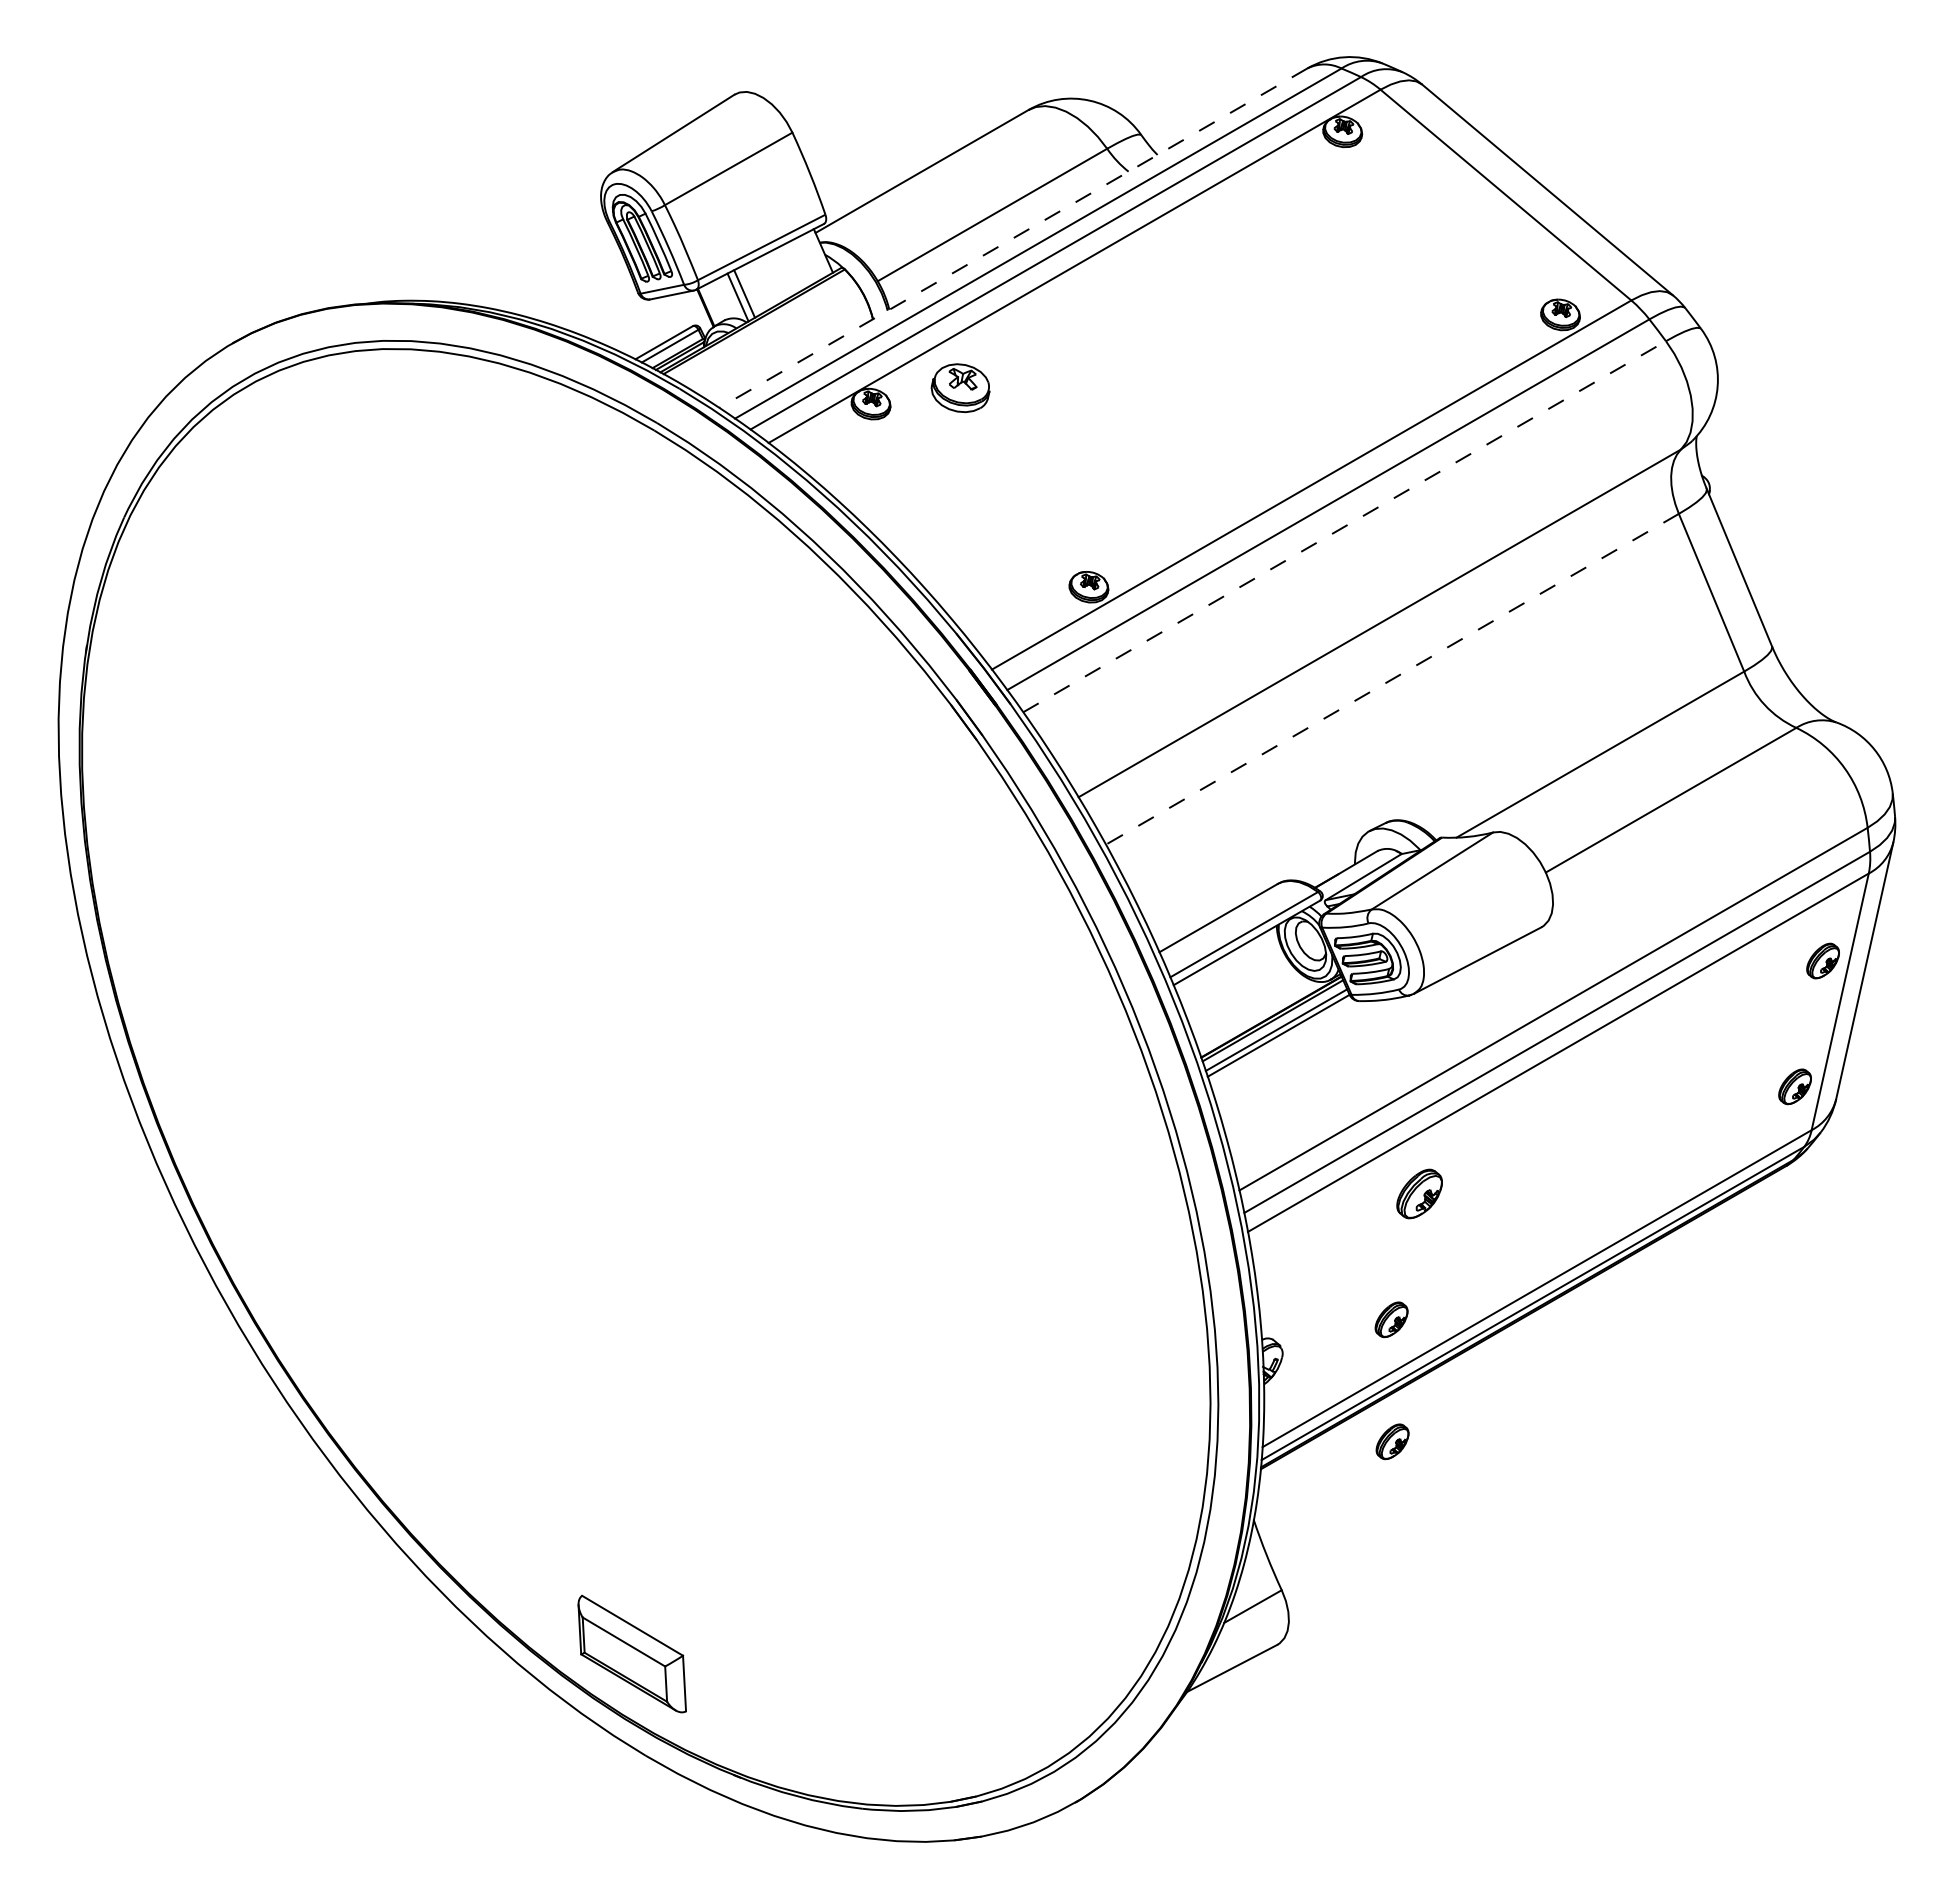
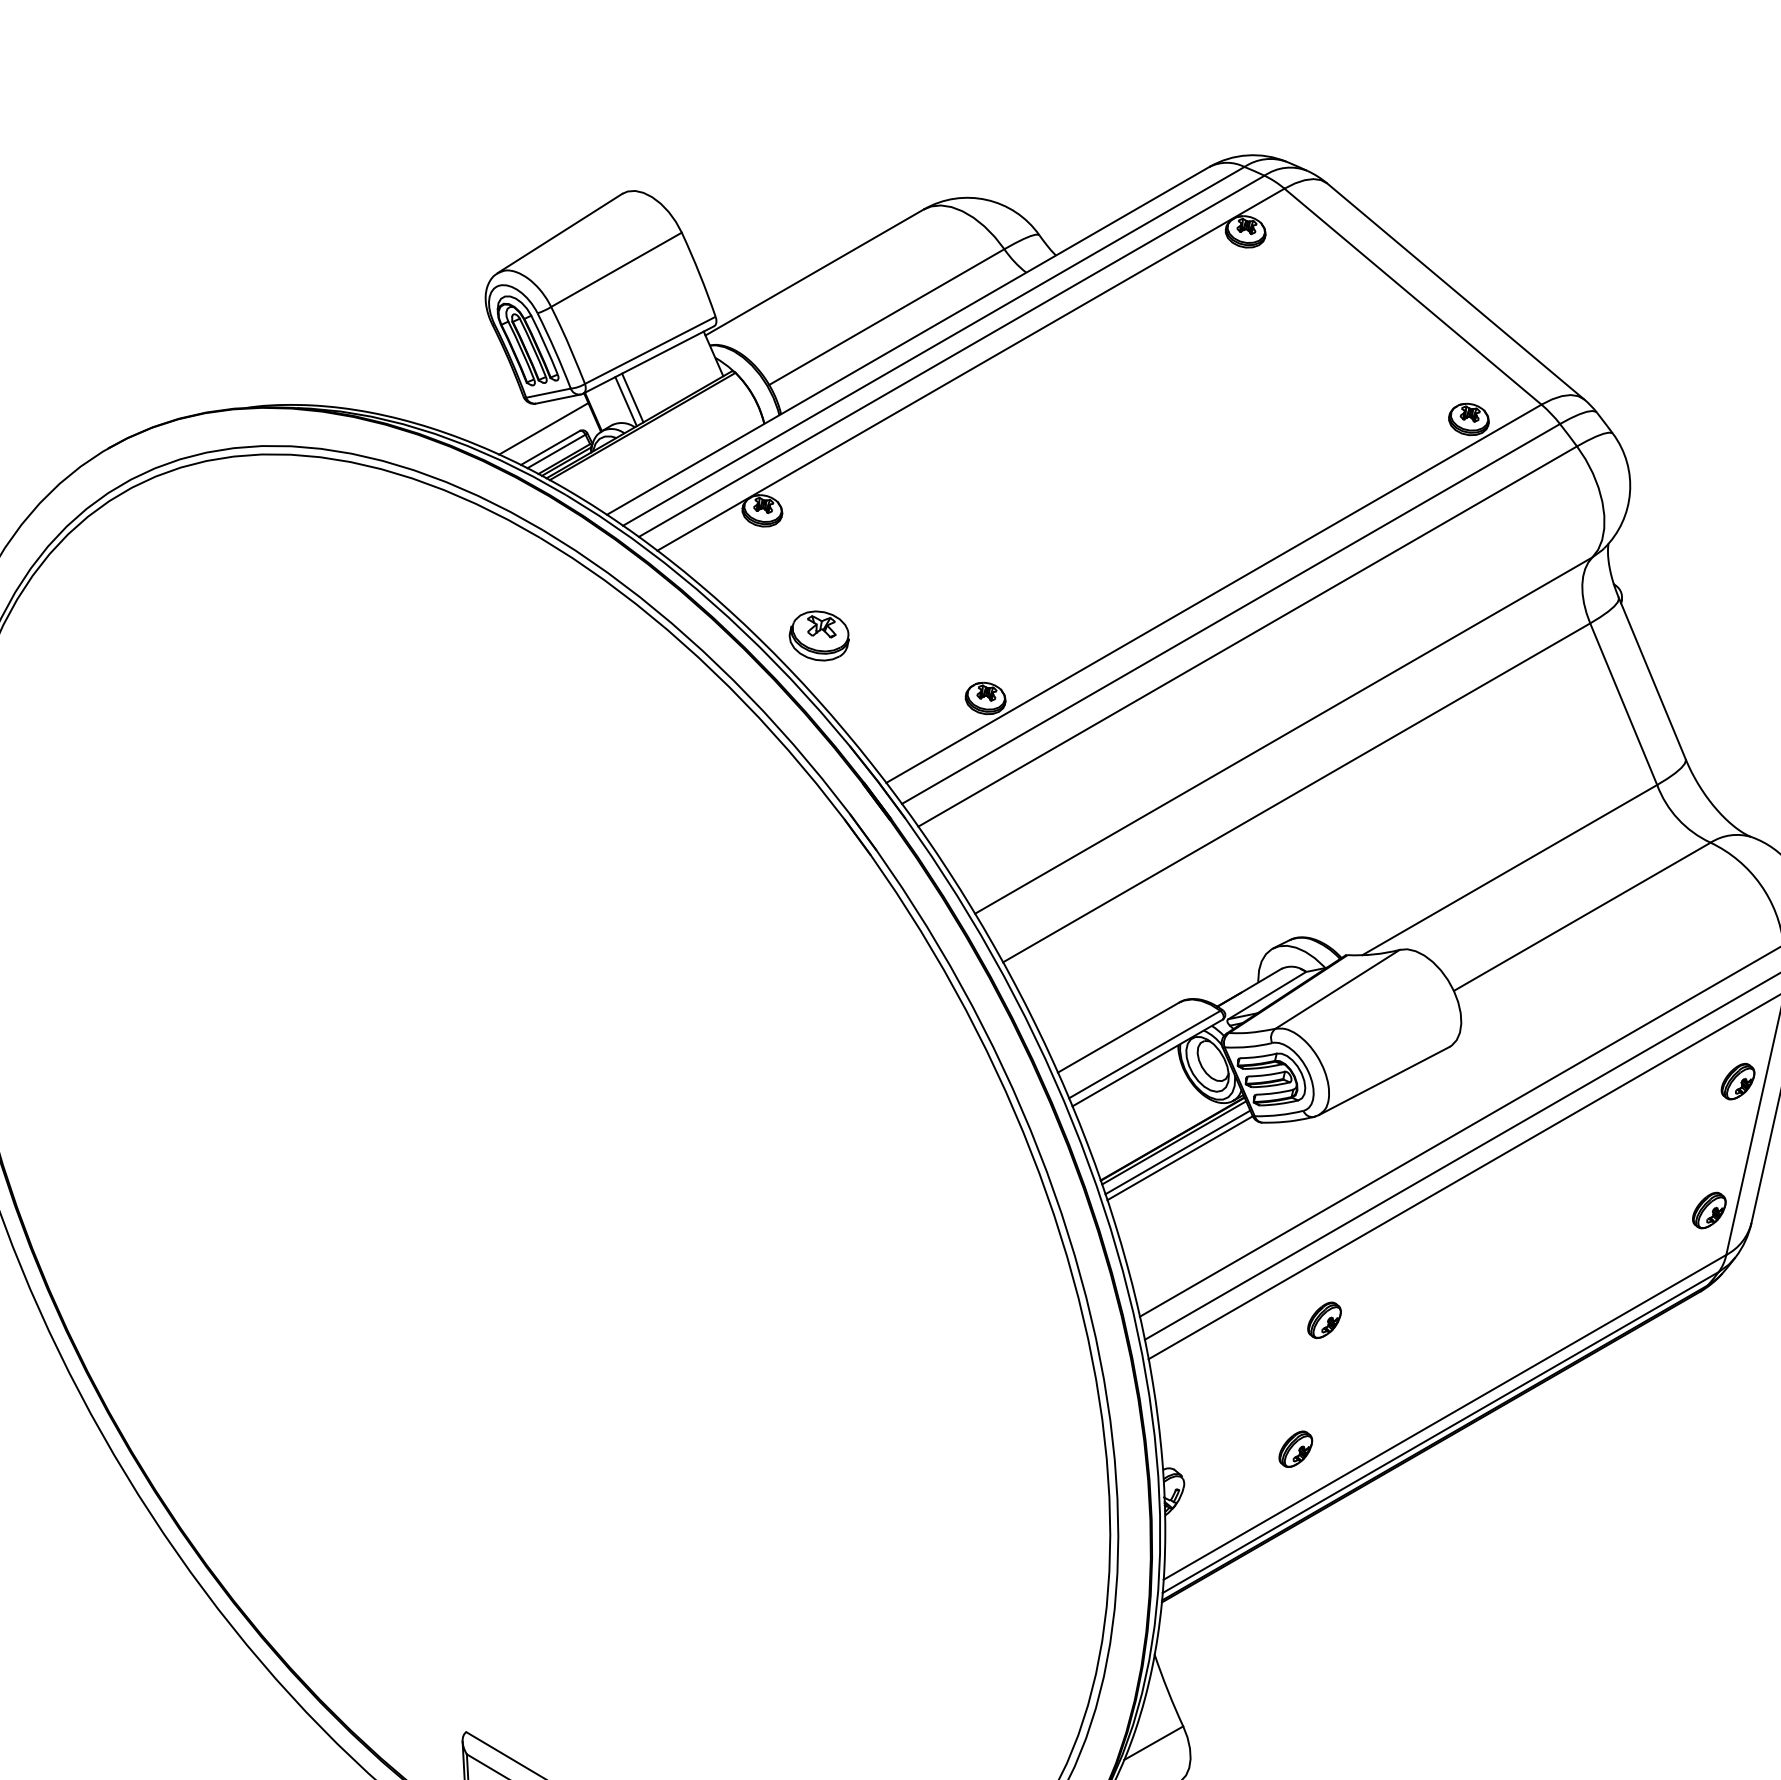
line: (1012, 238) -> (907, 341), dashed -> solid
line: (657, 323) -> (543, 428), added
part: (960, 388) -> (819, 636), moved
line: (1345, 526) -> (1248, 636), dashed -> solid
line: (1392, 679) -> (1296, 793), dashed -> solid
part: (1419, 1193) -> (1324, 1319), size x0.71
part: (1392, 1441) -> (1296, 1573), removed

